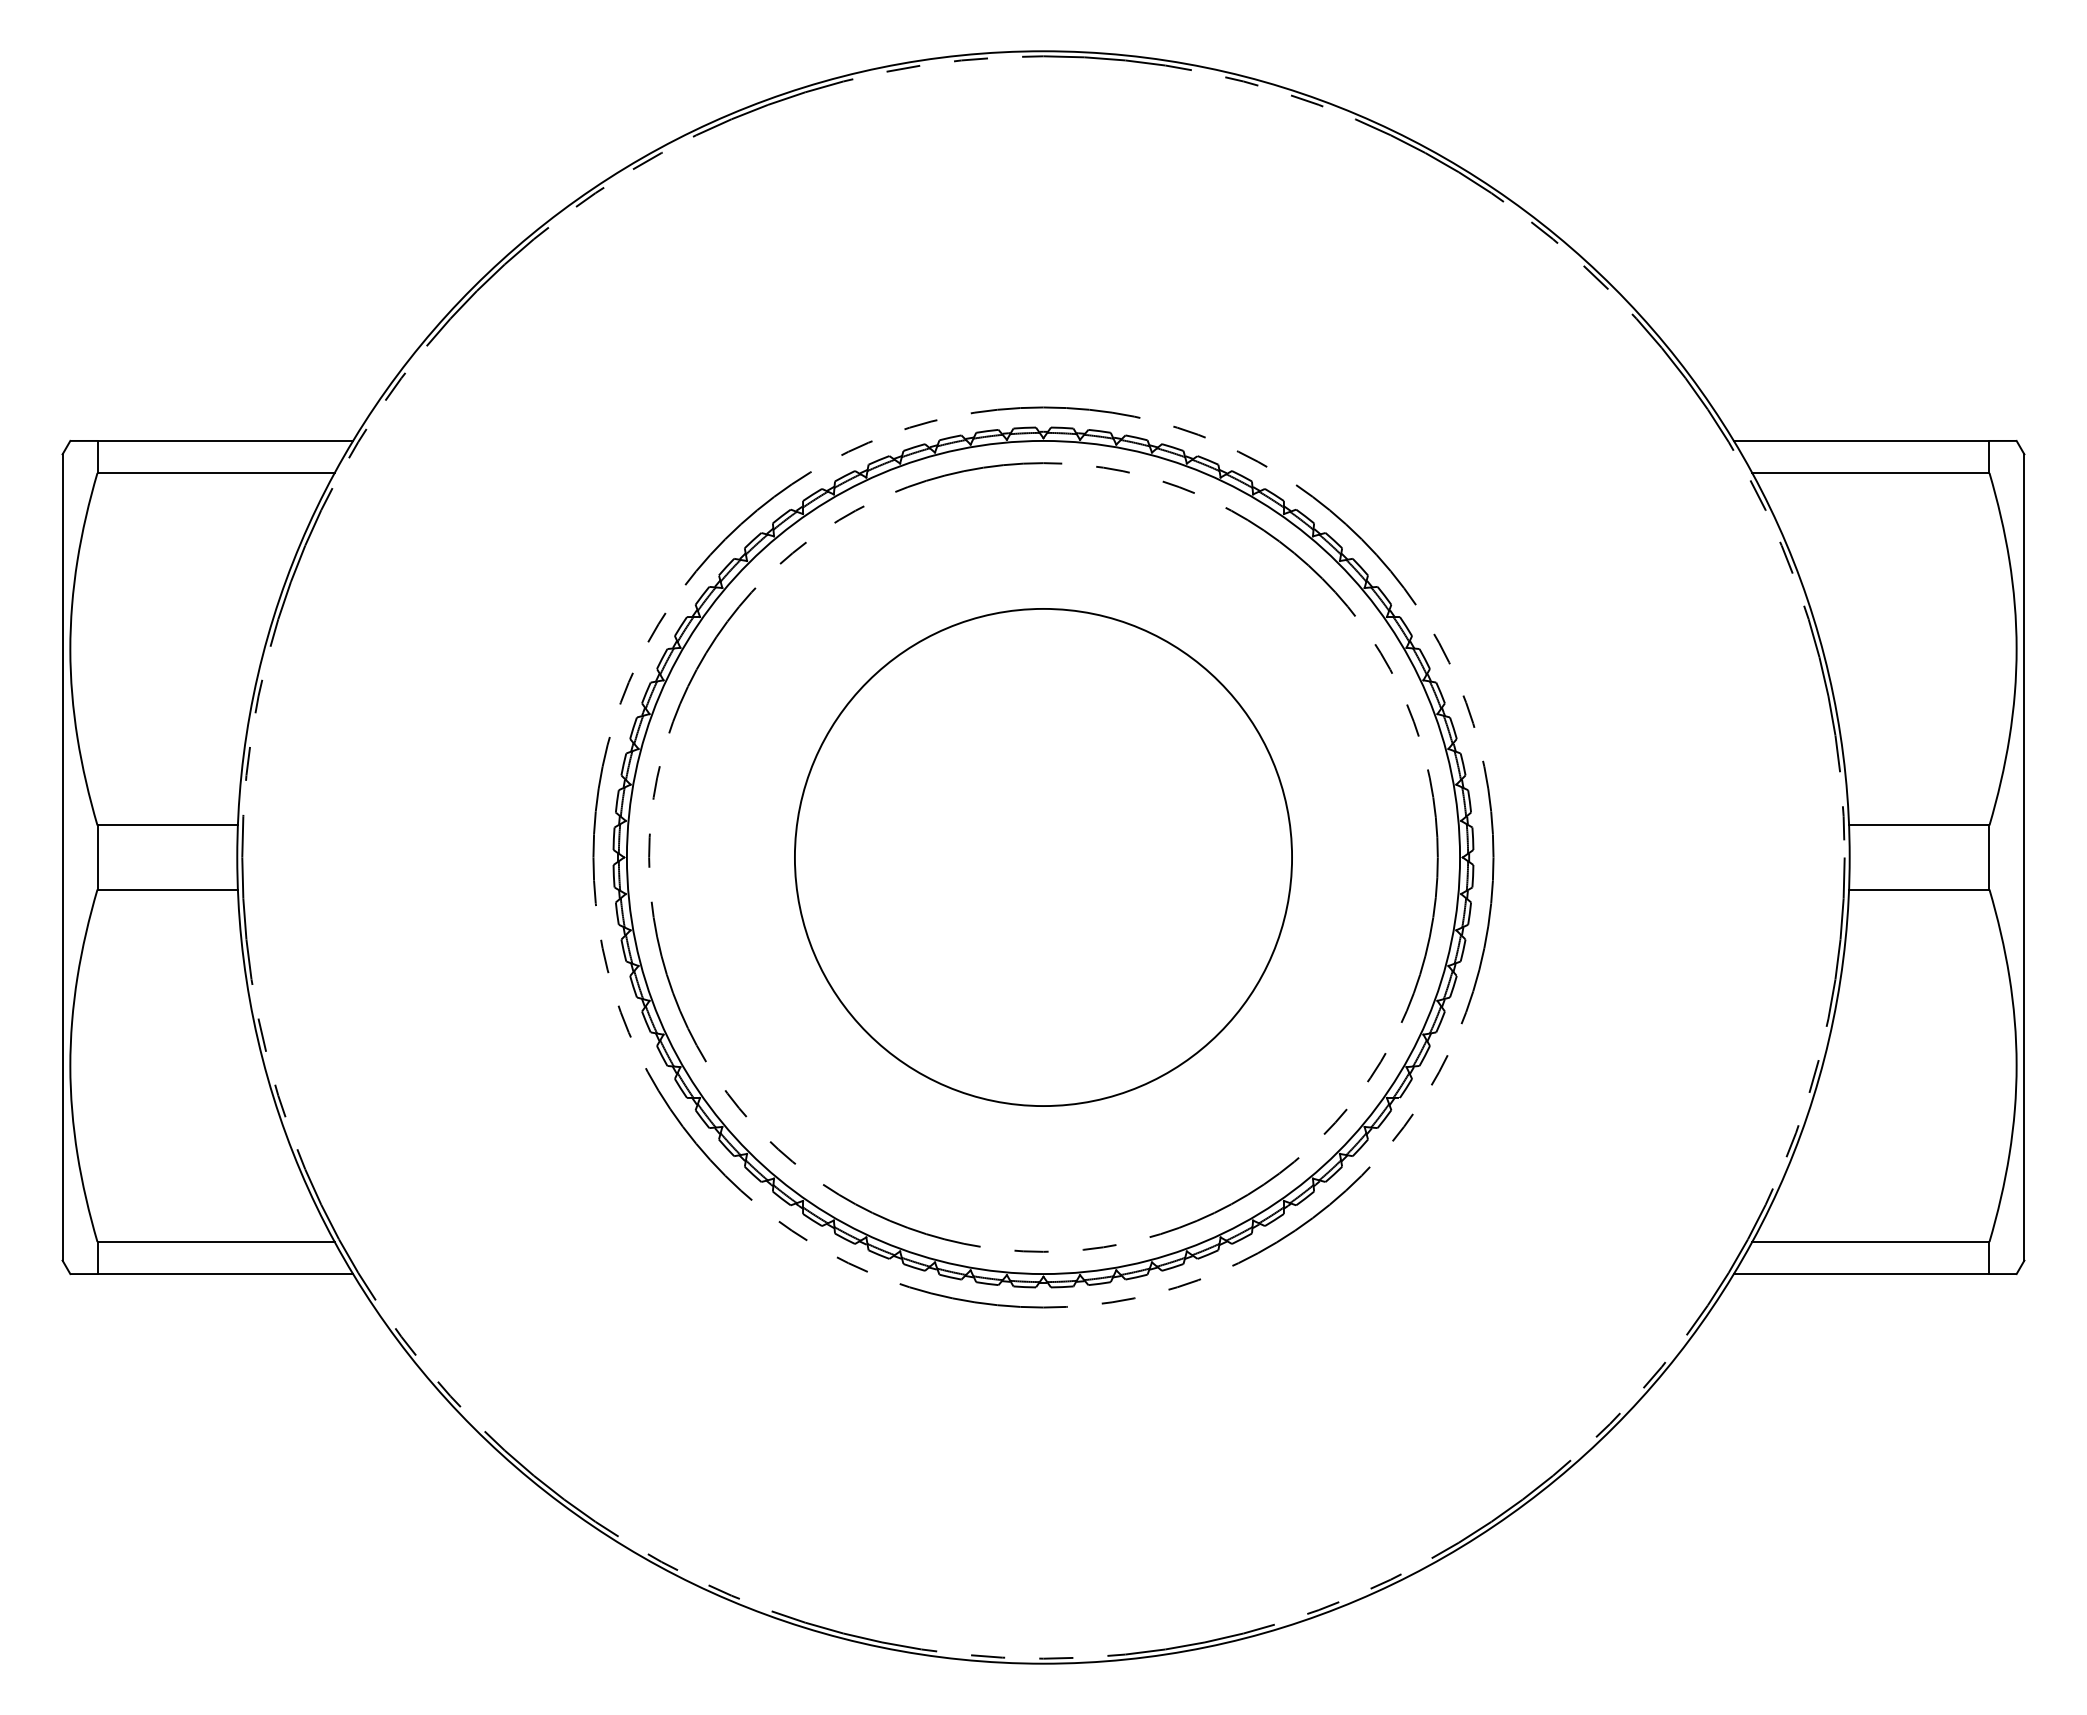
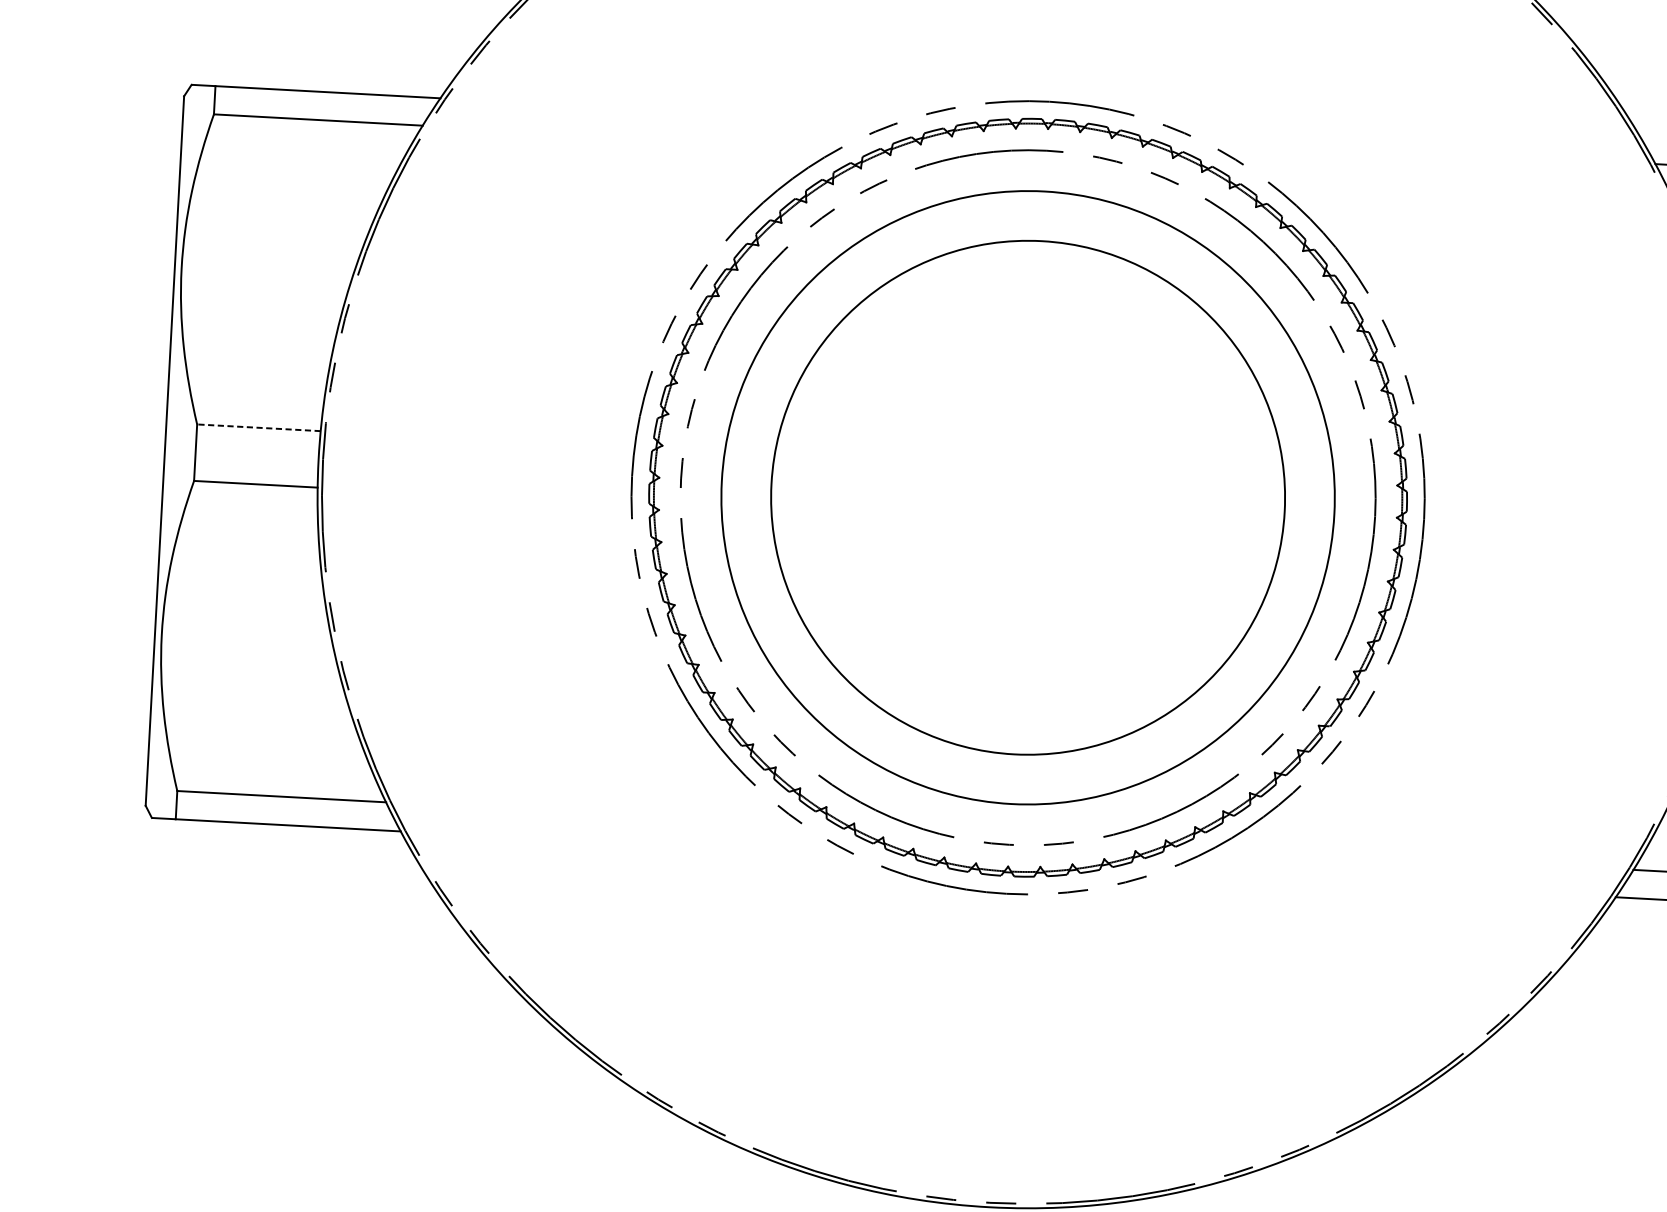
line: (167, 825) -> (258, 427), solid -> dashed
circle: (1043, 857) -> (1028, 497), size x0.7
circle: (1043, 857) -> (1028, 497), size x1.4

